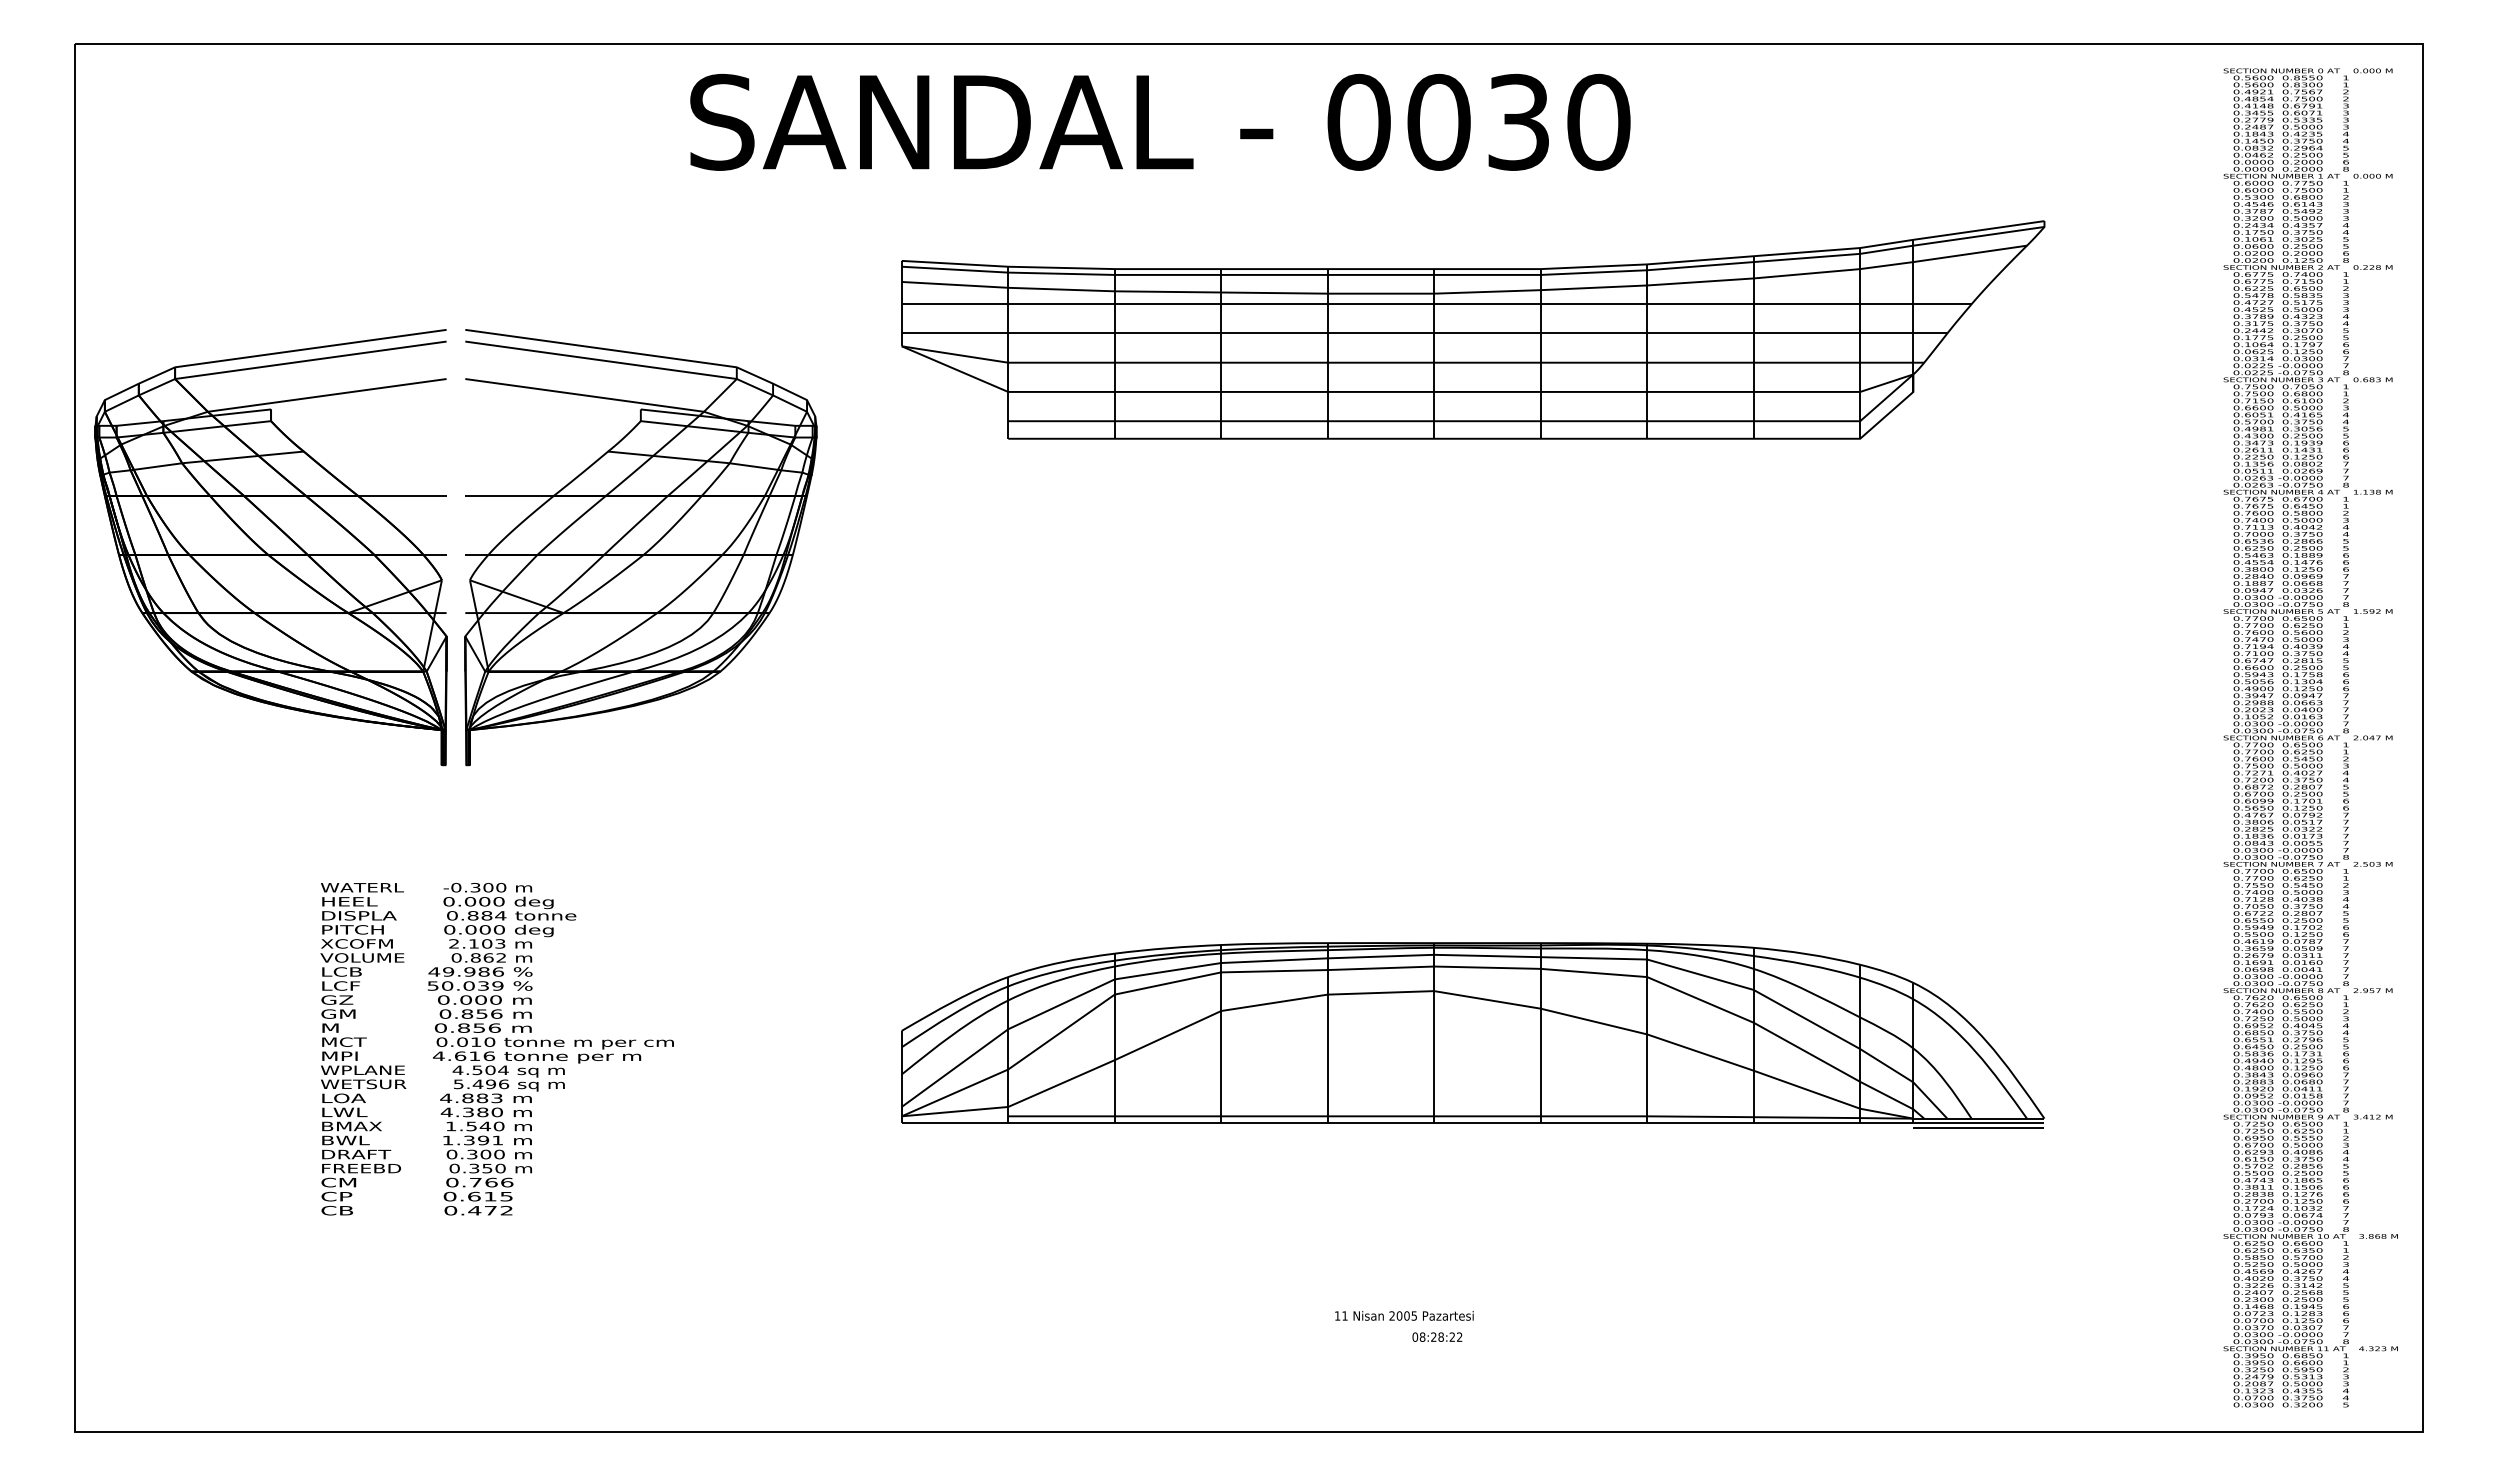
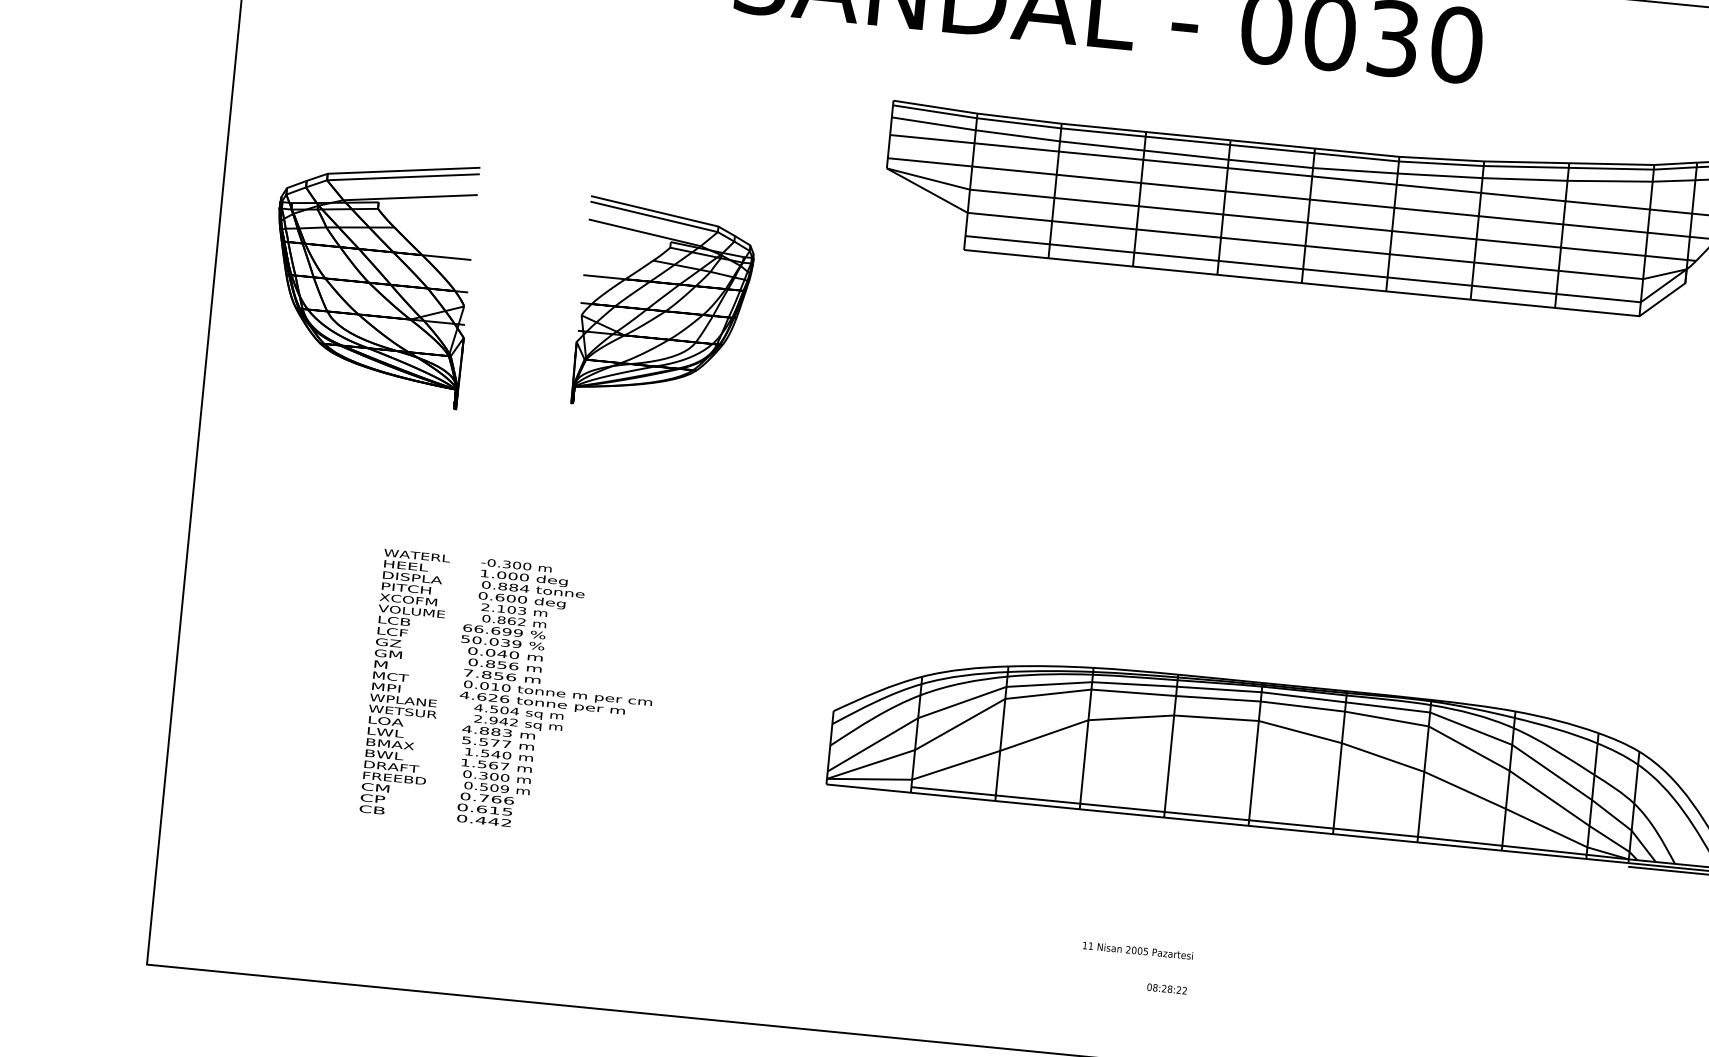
part: (270, 547) -> (370, 278), size x0.7
part: (640, 547) -> (664, 307), size x0.6
text: (448, 901) -> (484, 573), 0.000 -> 1.000
text: (470, 929) -> (499, 597), 0.000 -> 0.600
text: (465, 971) -> (492, 630), 49.986 -> 66.699
text: (480, 999) -> (502, 653), 0.000 -> 0.040
text: (440, 1027) -> (468, 672), 0.856 -> 7.856
text: (474, 1055) -> (493, 697), 4.616 -> 4.626
text: (481, 1084) -> (496, 720), 5.496 -> 2.942
text: (471, 1112) -> (486, 742), 4.380 -> 5.577
text: (483, 1140) -> (493, 765), 1.391 -> 1.567
text: (487, 1168) -> (494, 788), 0.350 -> 0.509
text: (490, 1210) -> (493, 821), 0.472 -> 0.442
text: (1404, 1315) -> (1138, 950), moved
text: (1437, 1336) -> (1167, 988), moved

